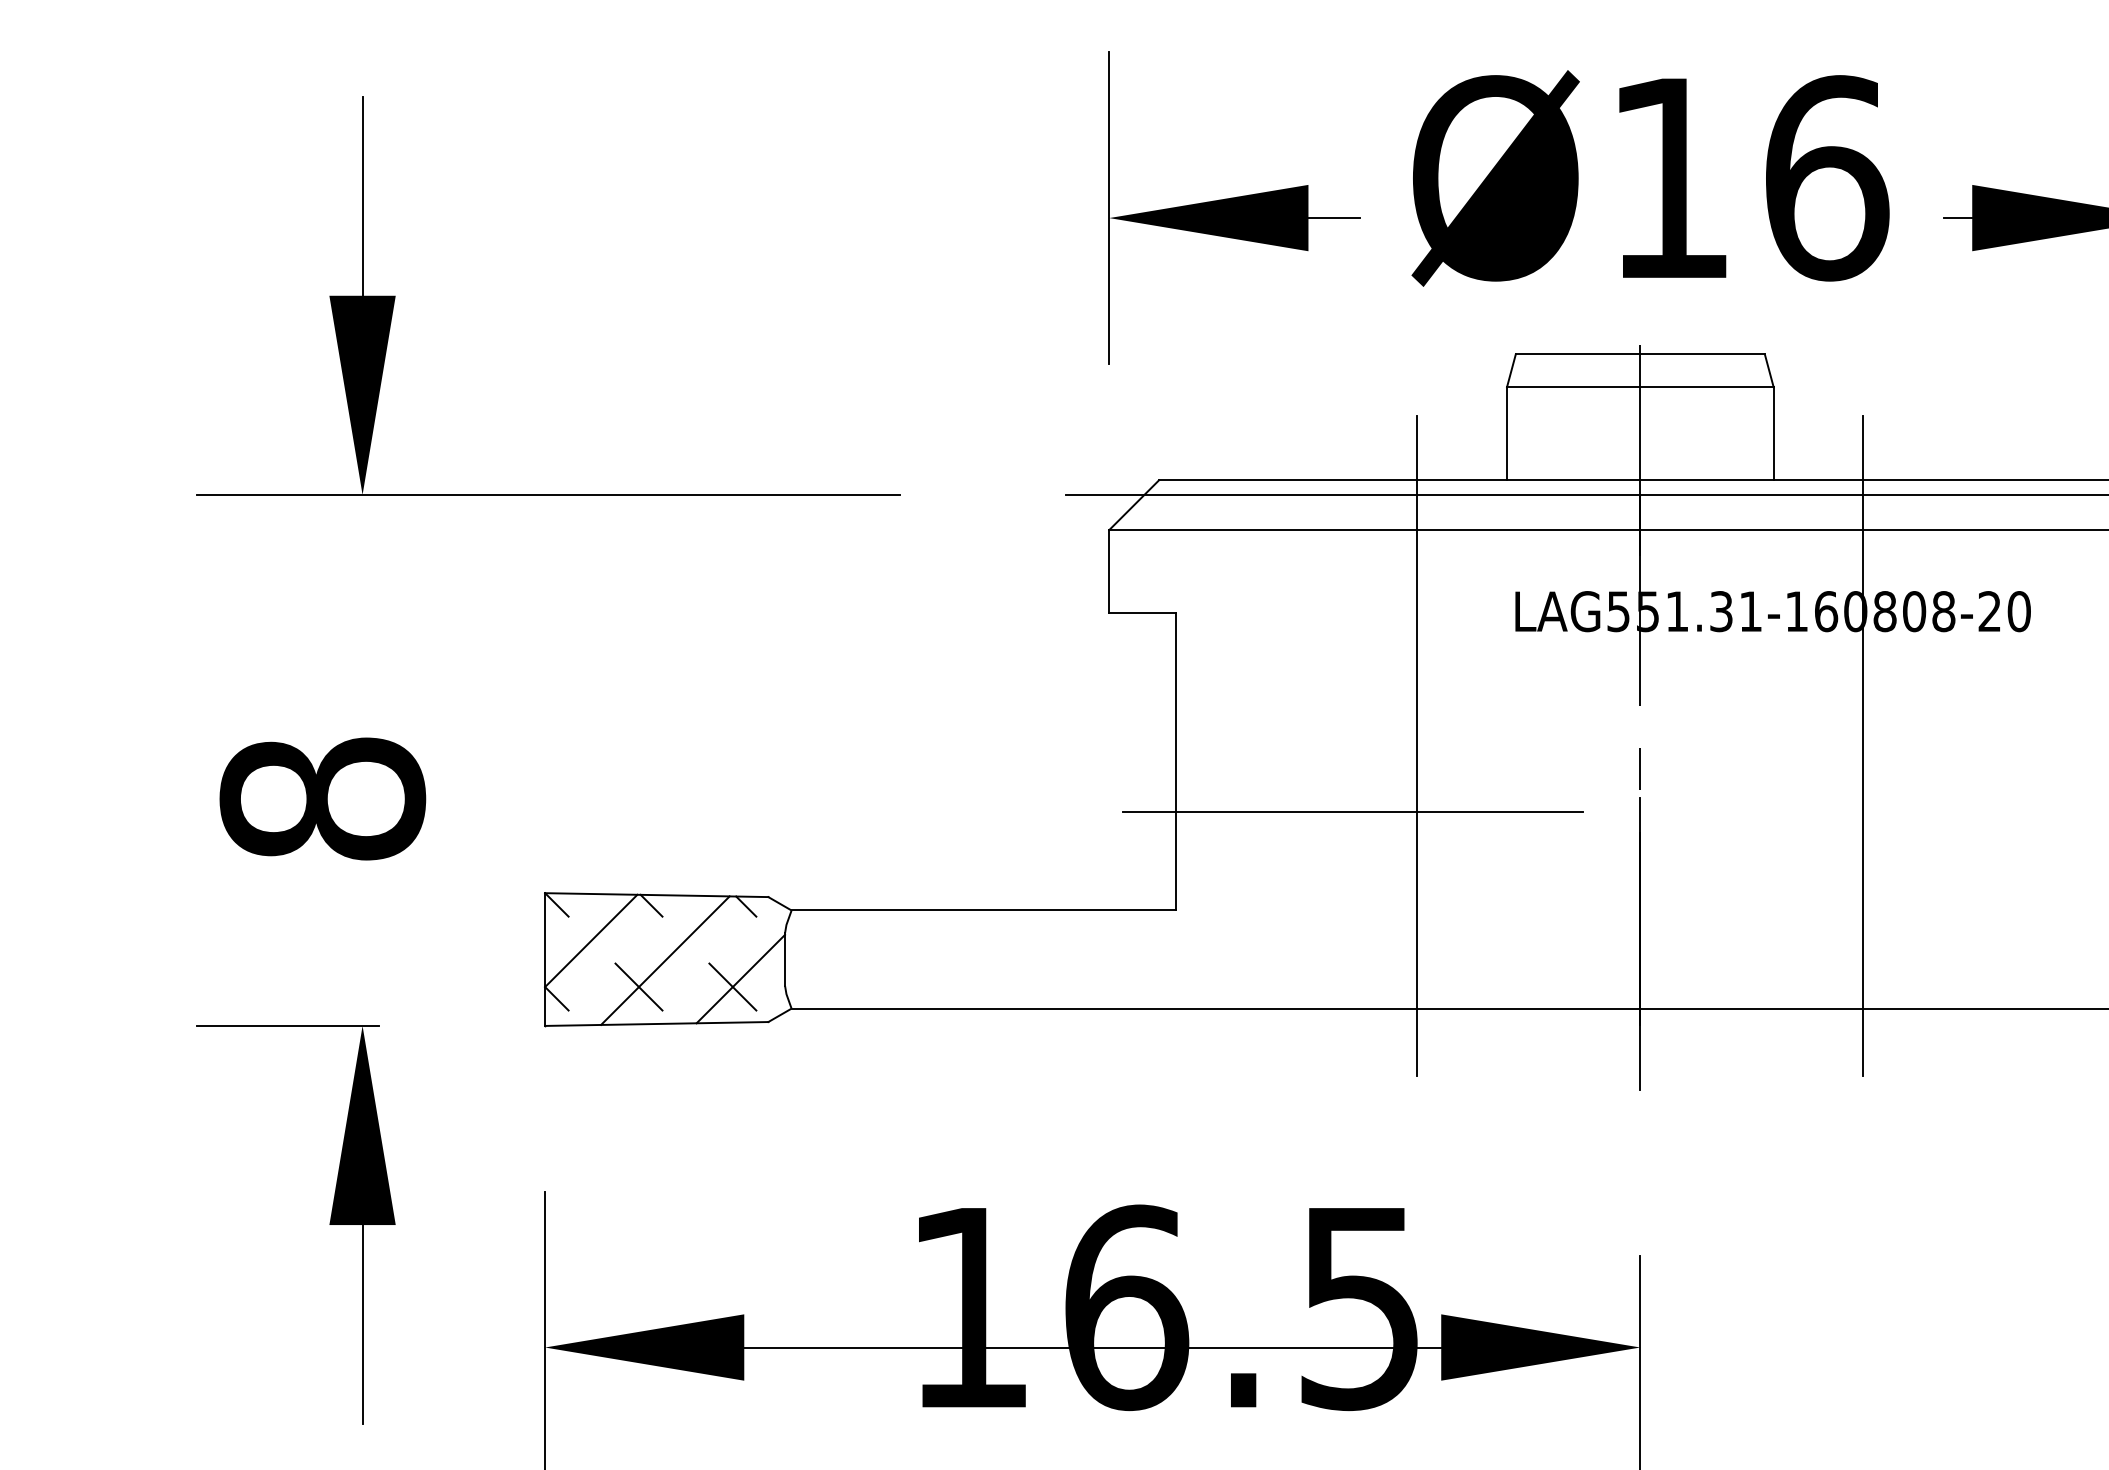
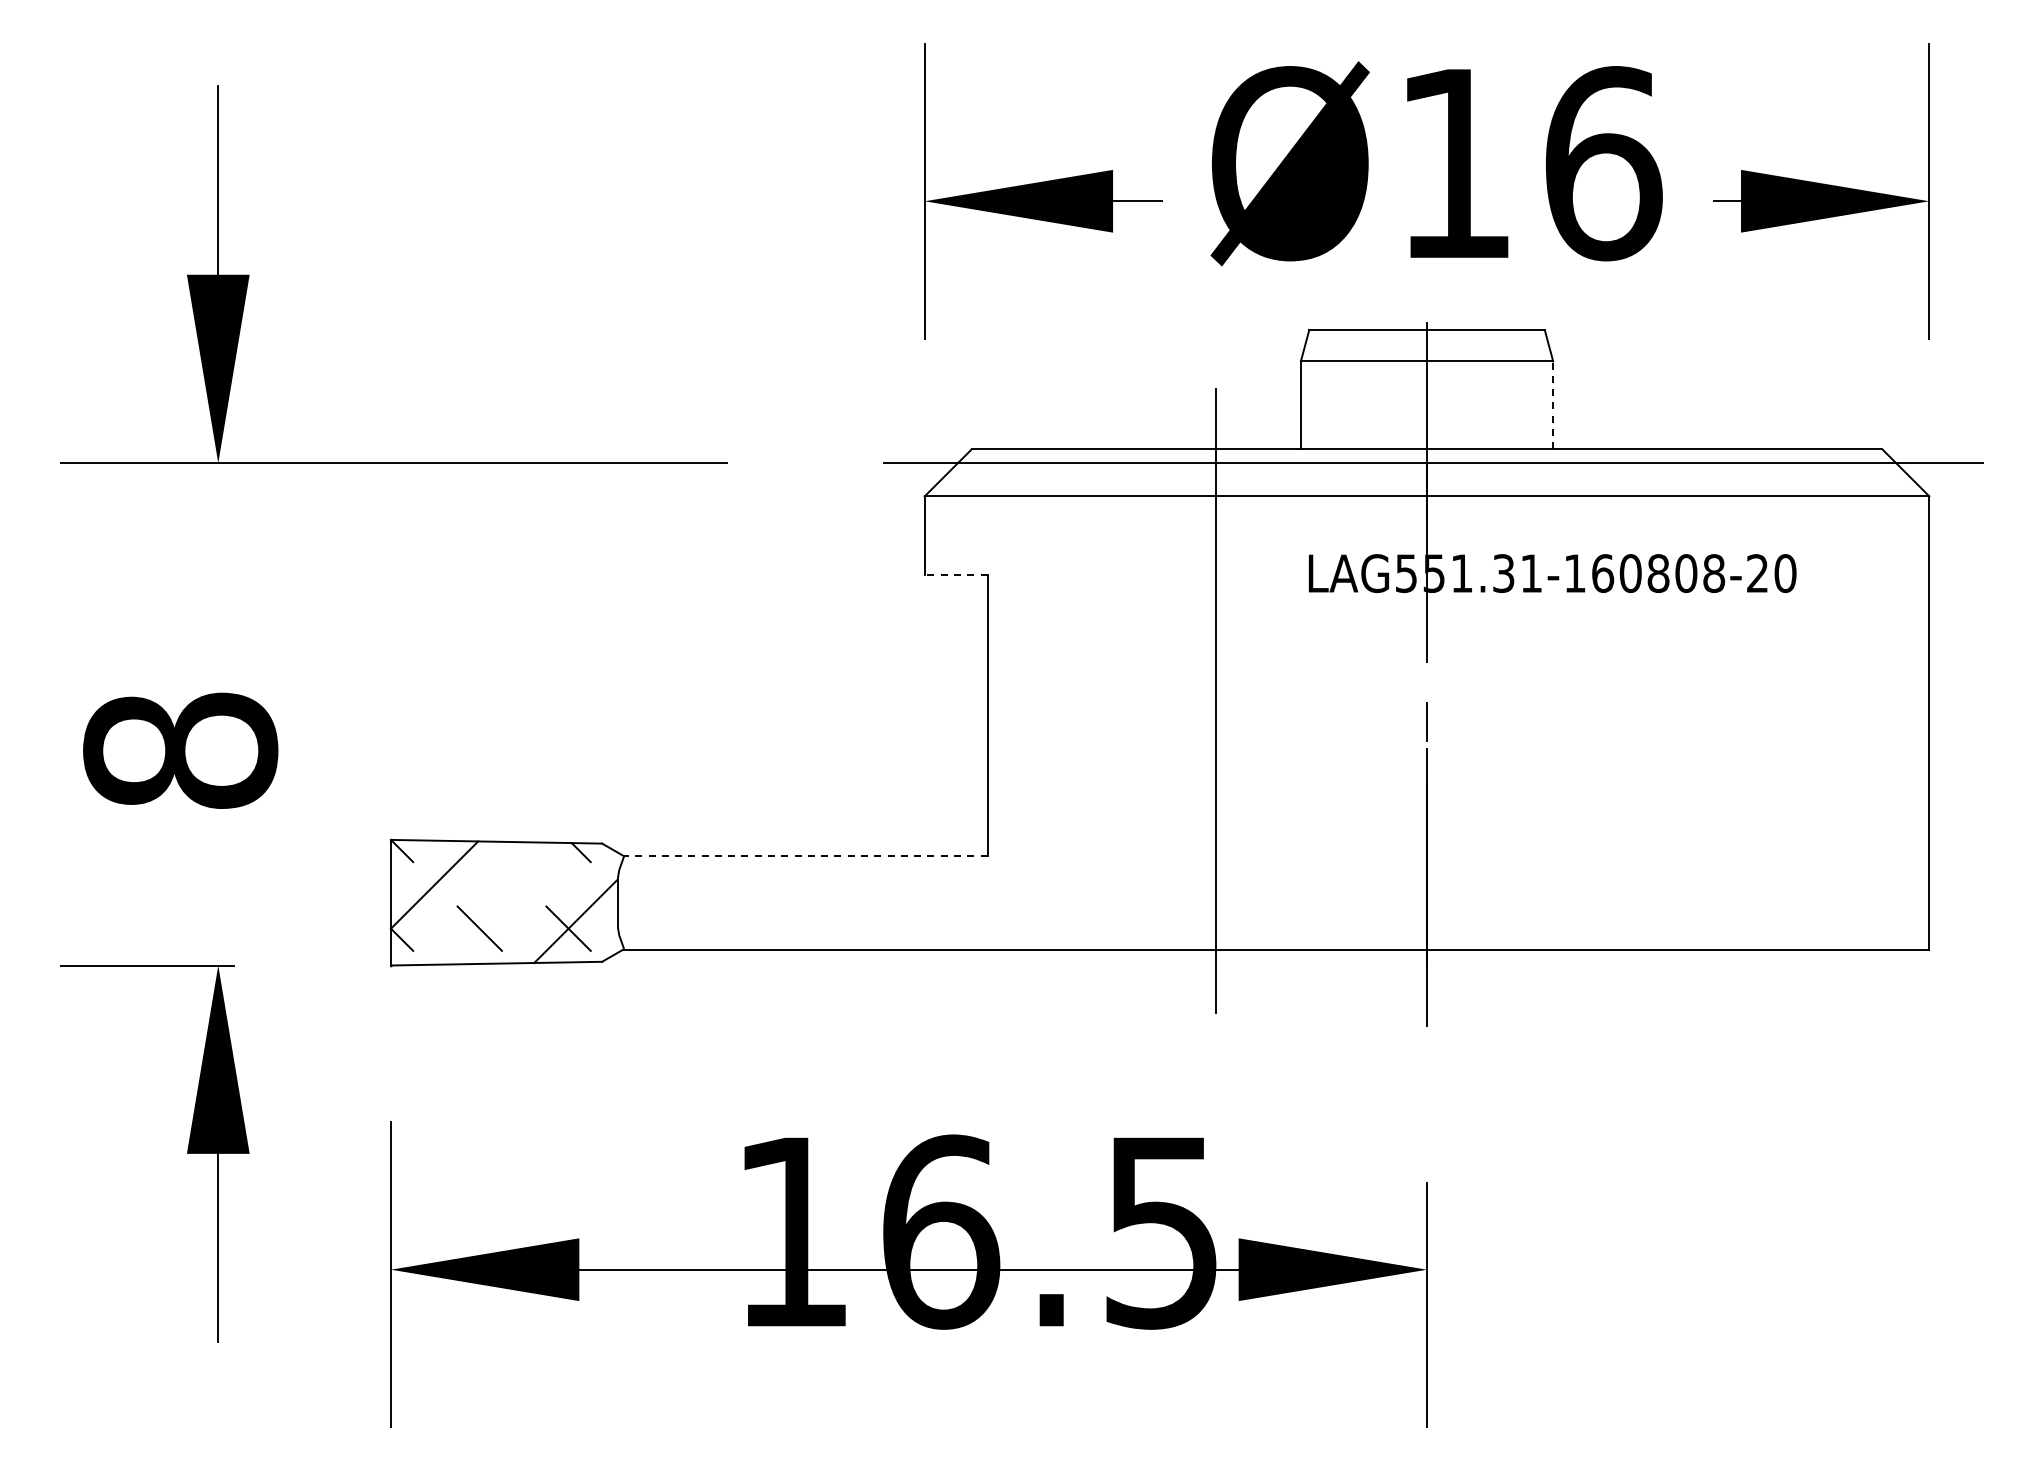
line: (1774, 433) -> (1553, 405), solid -> dashed
line: (1141, 612) -> (955, 574), solid -> dashed
line: (1862, 745) -> (1637, 700), removed
line: (1352, 812) -> (1154, 763), removed
line: (651, 905) -> (491, 851), removed
line: (983, 909) -> (805, 855), solid -> dashed
line: (665, 960) -> (504, 903), removed

